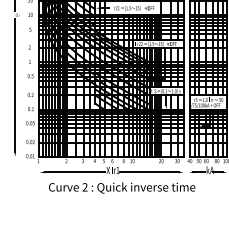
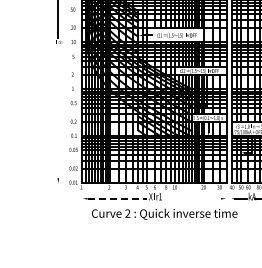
line: (15, 84) -> (58, 111), removed
line: (74, 172) -> (117, 198), solid -> dashed
line: (149, 172) -> (191, 198), removed

